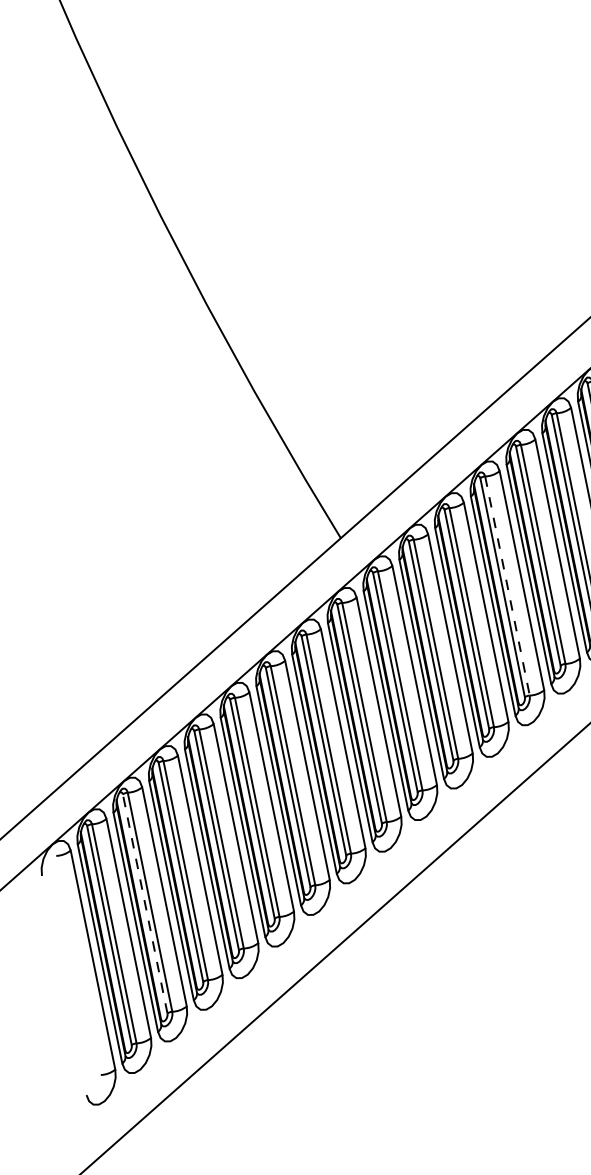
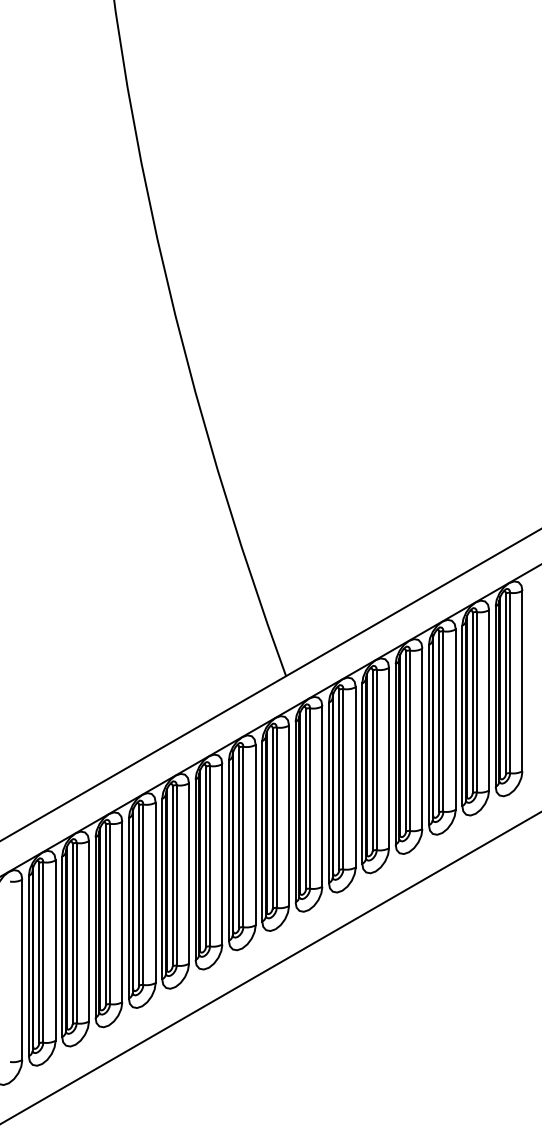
line: (508, 586) -> (410, 741), dashed -> solid
line: (144, 903) -> (72, 933), dashed -> solid

